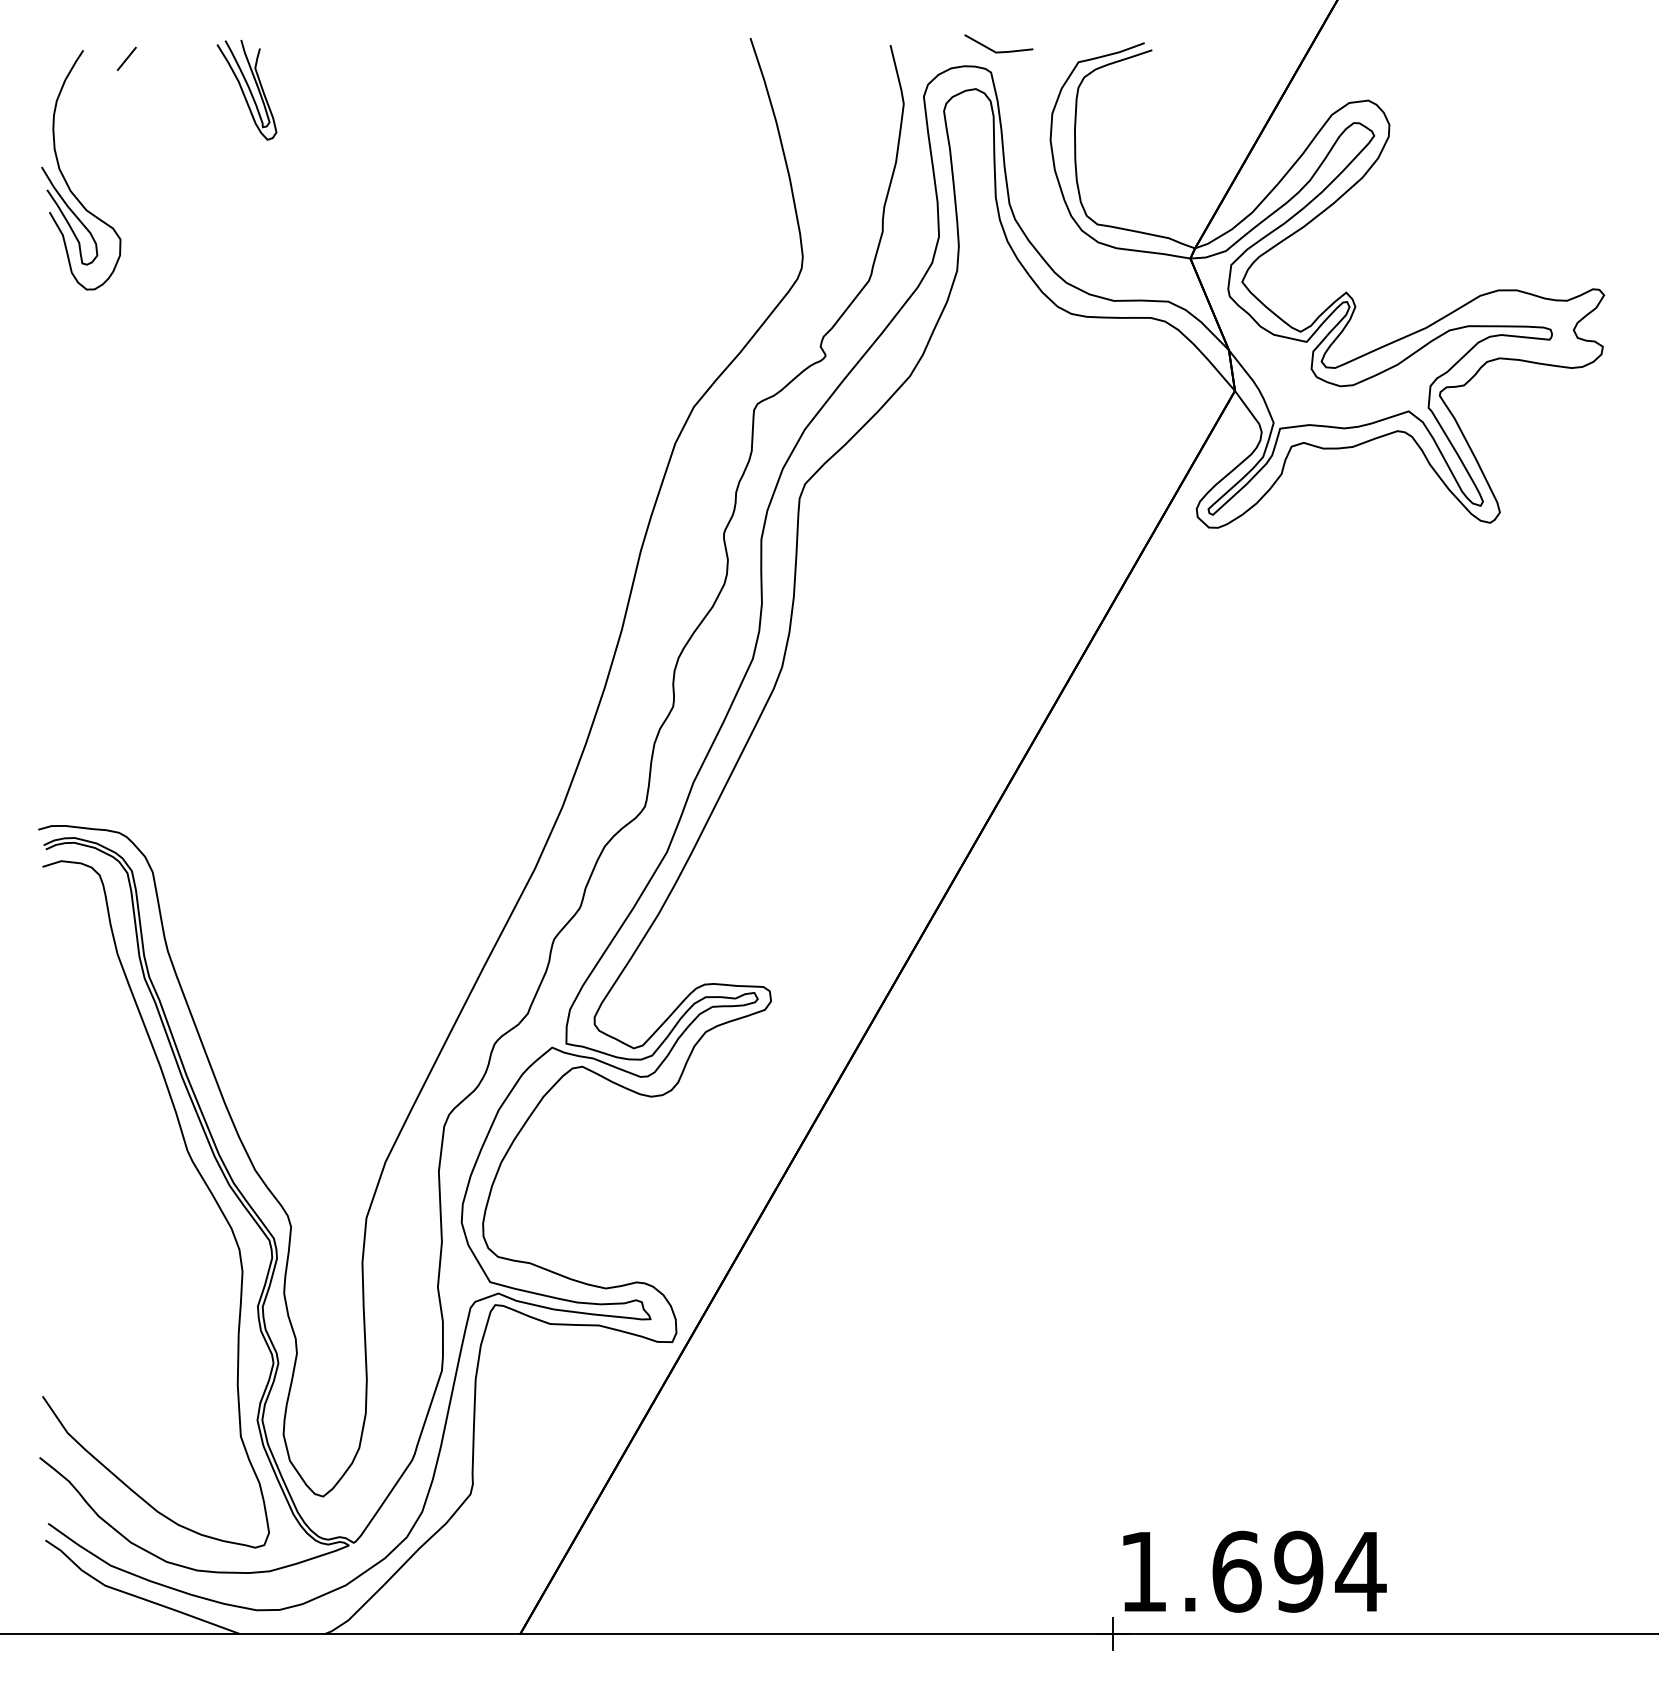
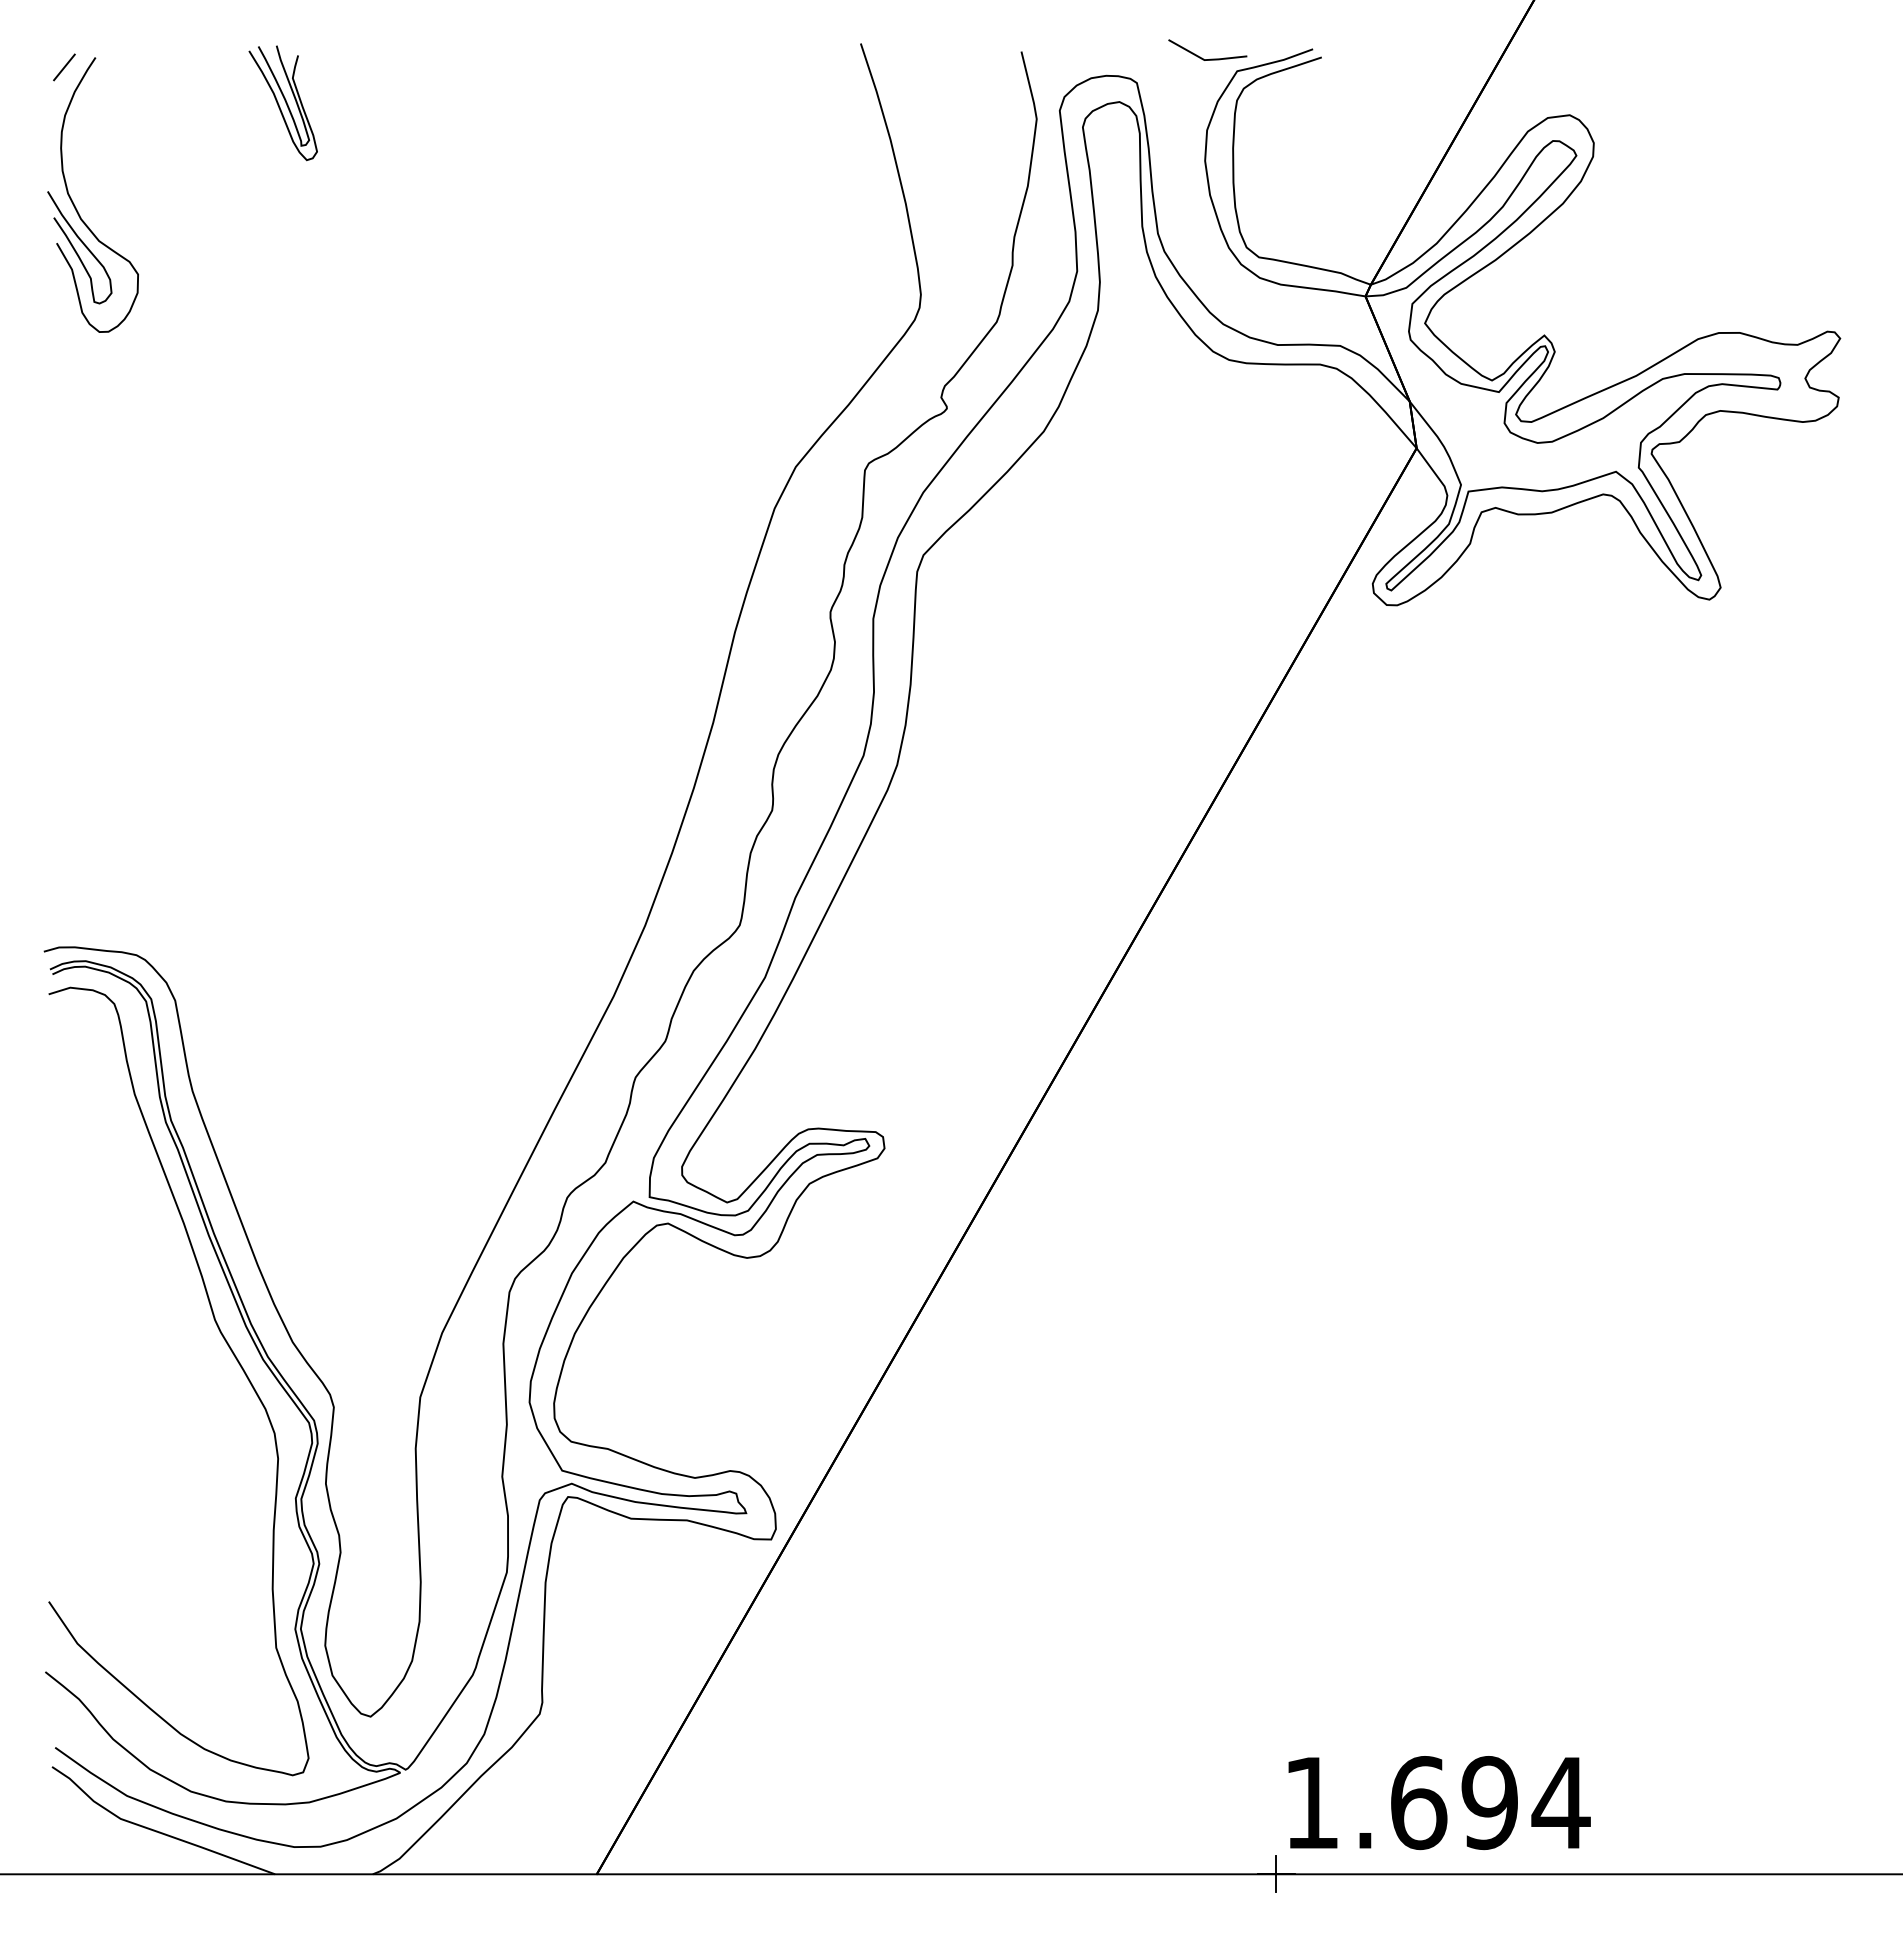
line: (994, 50) -> (1202, 57), moved
line: (126, 58) -> (64, 67), moved

